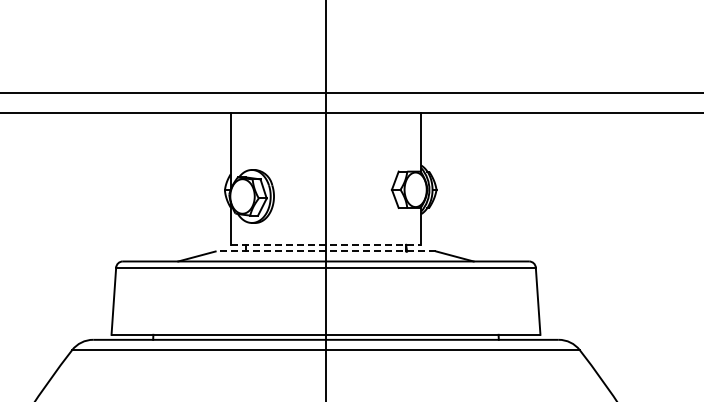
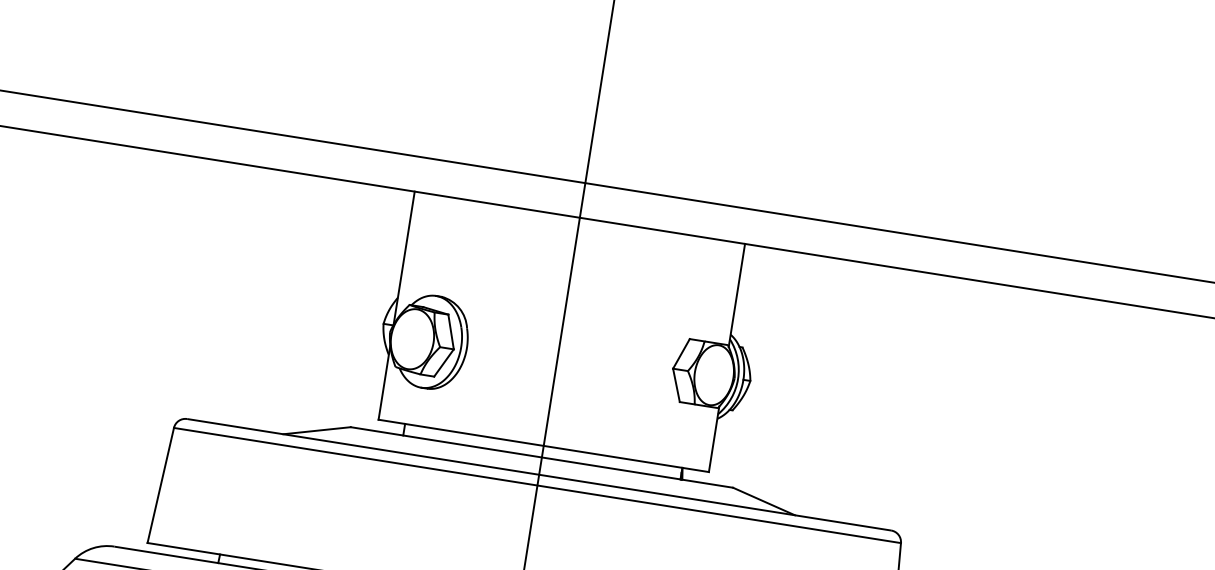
line: (326, 244) -> (544, 445), dashed -> solid
line: (325, 251) -> (541, 457), dashed -> solid

